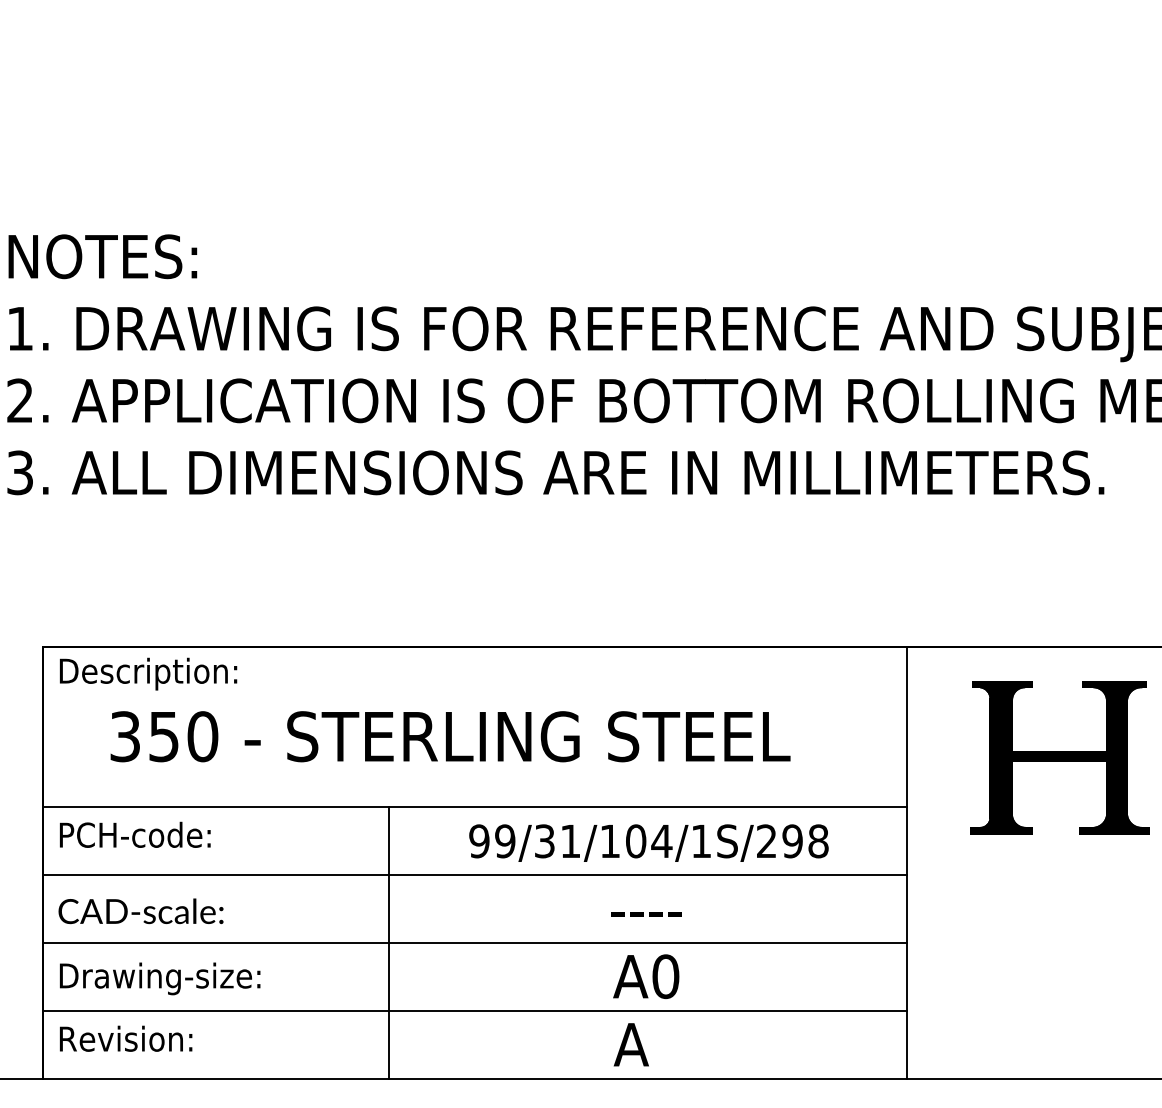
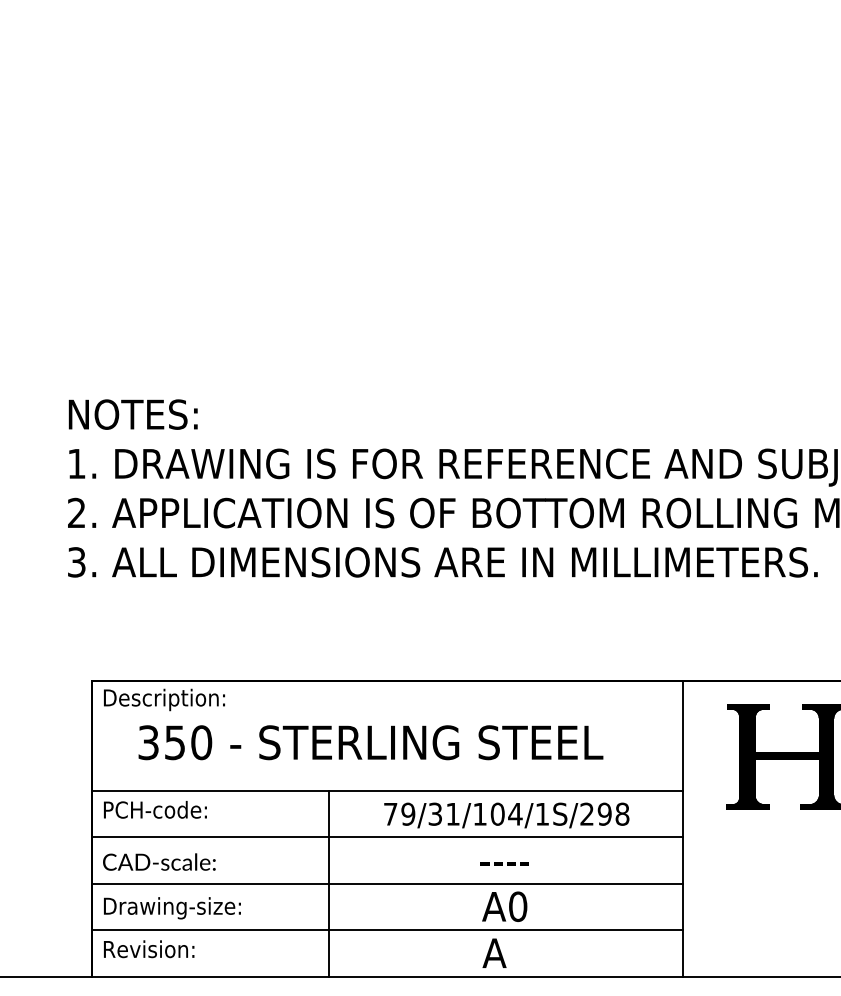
text: (479, 840) -> (390, 813), 99/31/104/1S/298 -> 79/31/104/1S/298

